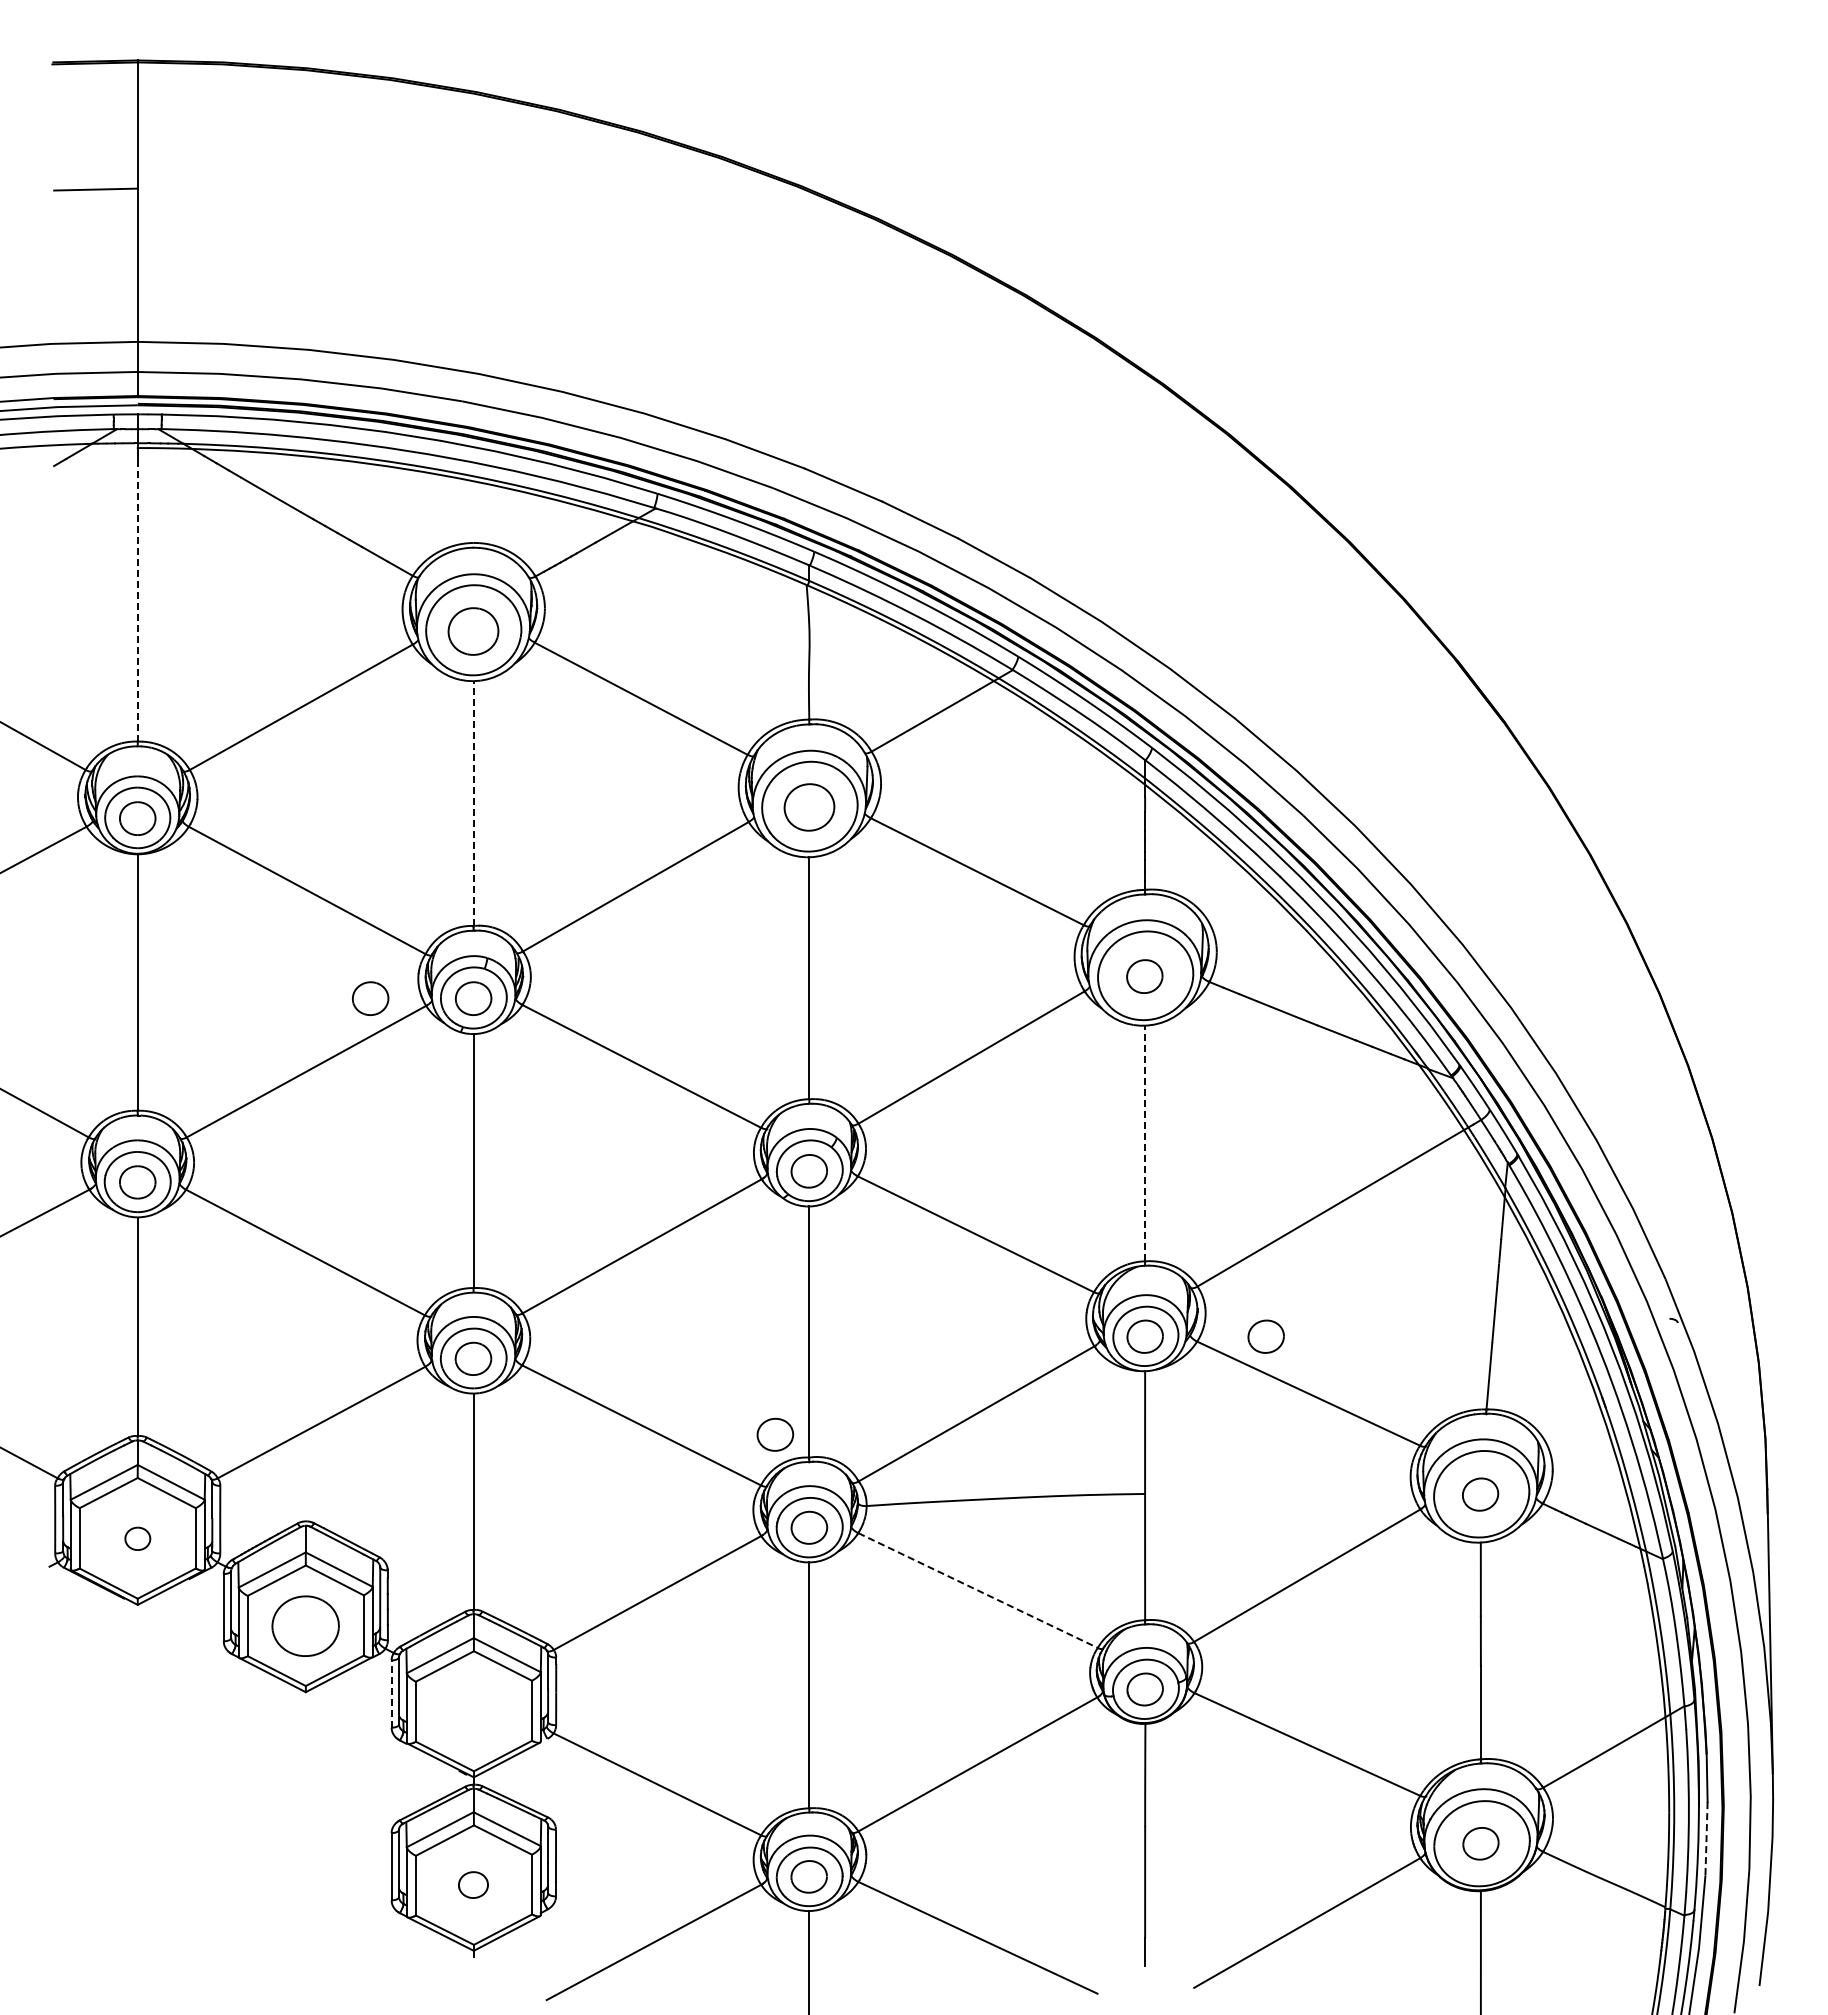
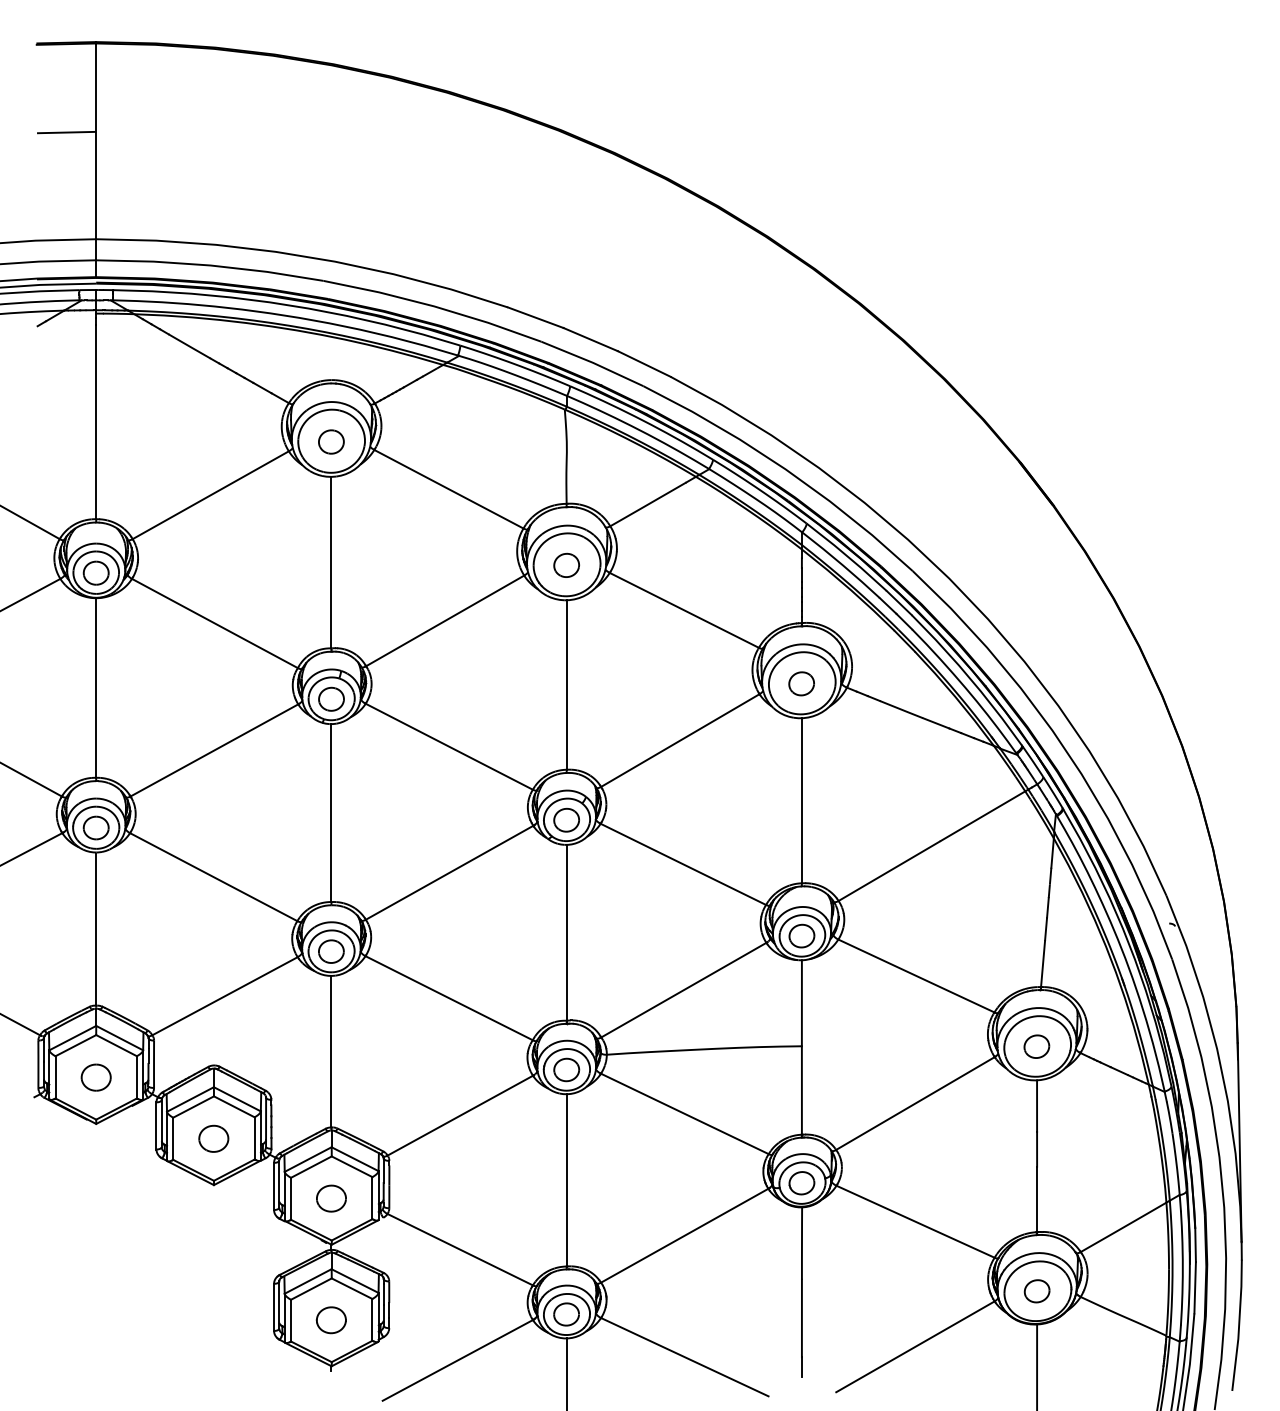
line: (137, 602) -> (96, 421), dashed -> solid
part: (473, 630) -> (331, 441), size x0.71
line: (473, 803) -> (331, 562), dashed -> solid
part: (808, 807) -> (566, 565), size x0.71
part: (370, 998) -> (259, 699), removed
line: (1145, 1143) -> (802, 800), dashed -> solid
part: (1265, 1336) -> (886, 935), removed
part: (775, 1434) -> (542, 1004), removed
part: (137, 1538) -> (96, 1077), size x1.67
line: (978, 1590) -> (685, 1113), dashed -> solid
part: (305, 1625) -> (213, 1138), size x0.62
line: (391, 1694) -> (273, 1186), dashed -> solid
part: (473, 1711) -> (331, 1198), added
line: (1706, 1838) -> (1195, 1287), dashed -> solid
part: (473, 1884) -> (331, 1319), size x1.43

